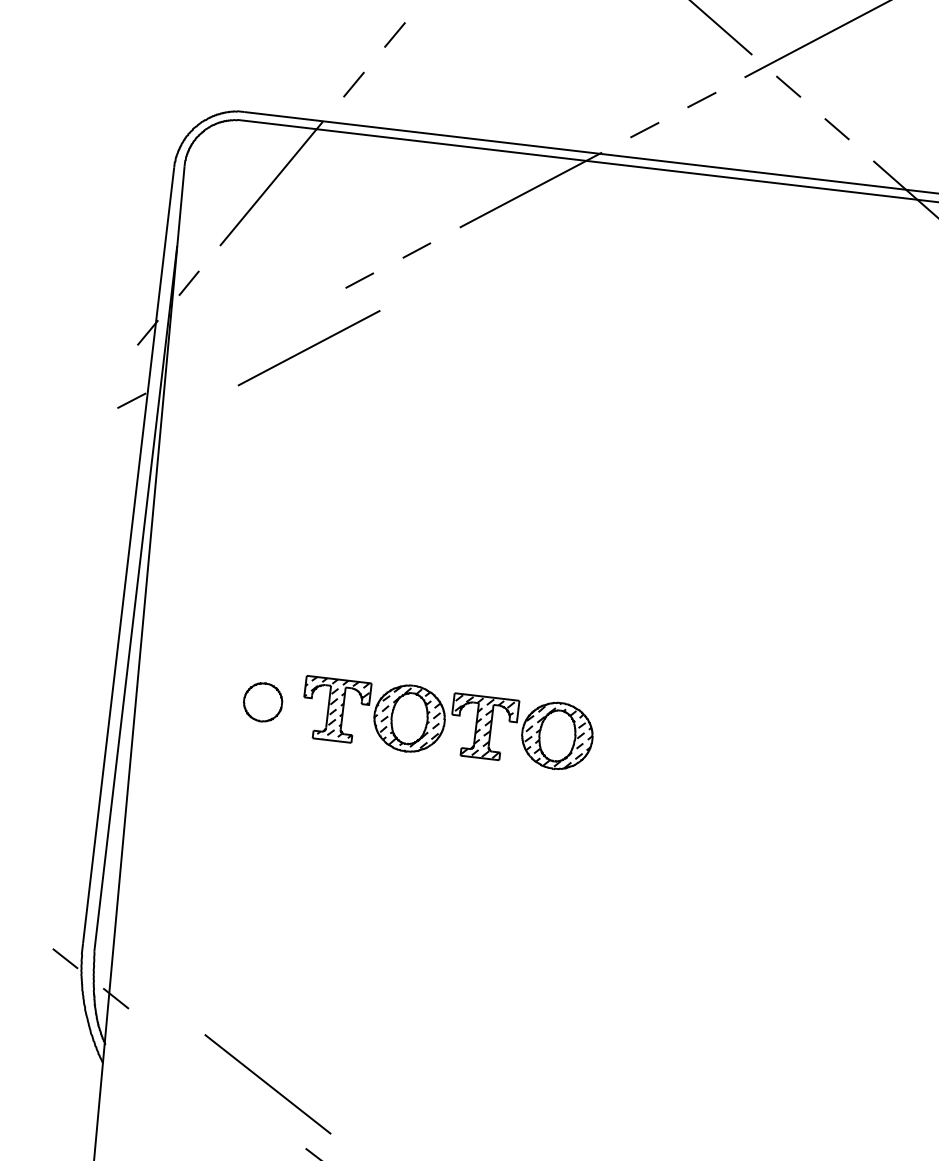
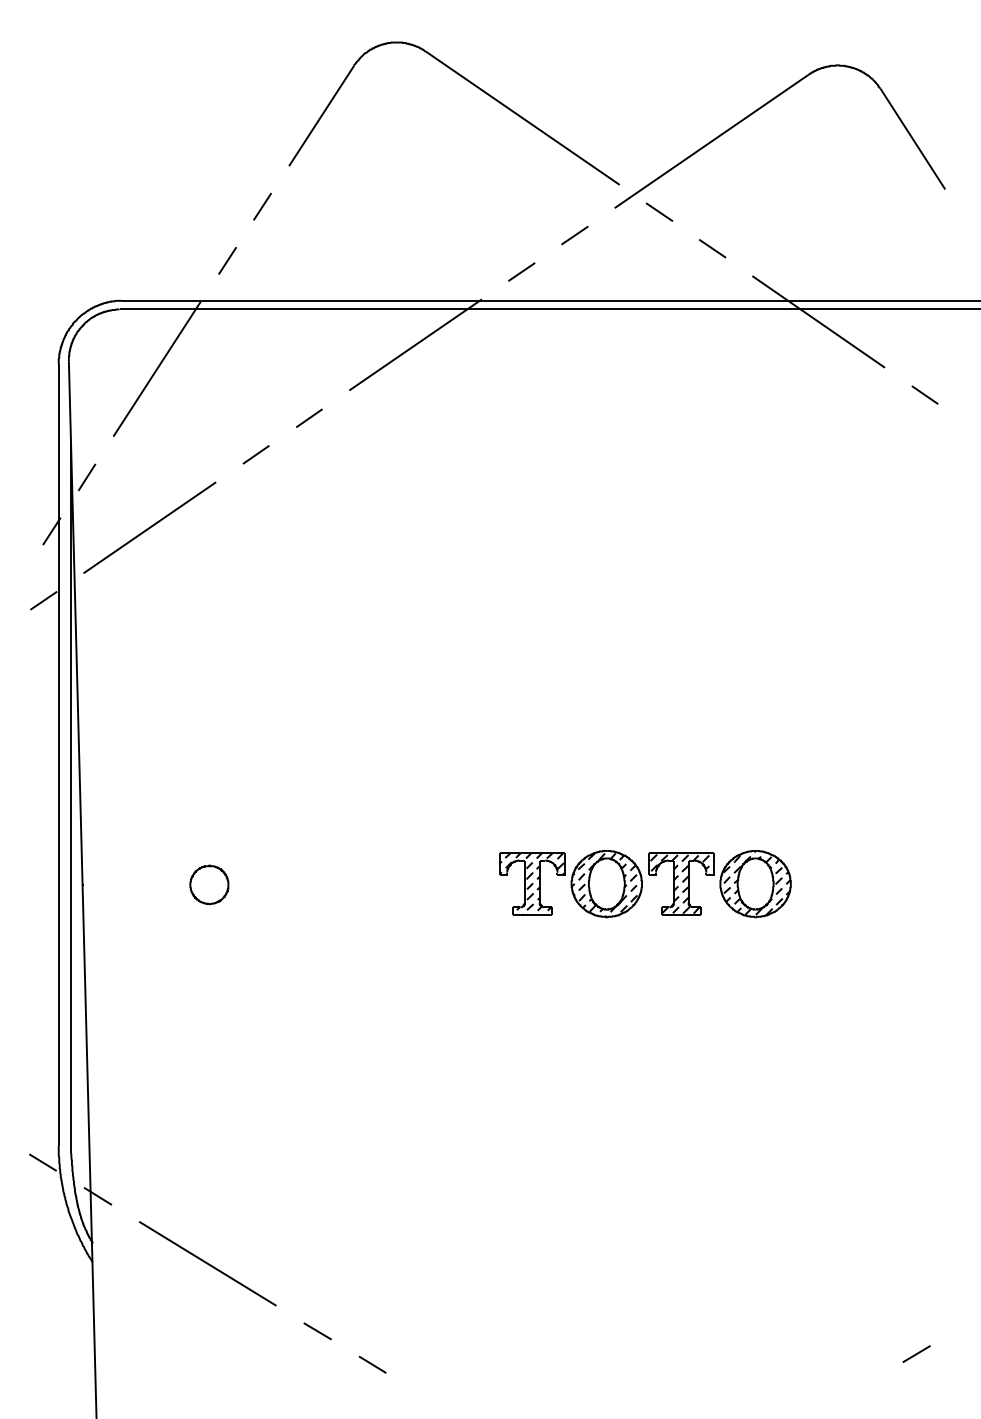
line: (308, 347) -> (149, 527), moved
part: (447, 723) -> (645, 884), moved
line: (267, 1084) -> (207, 1263), moved

